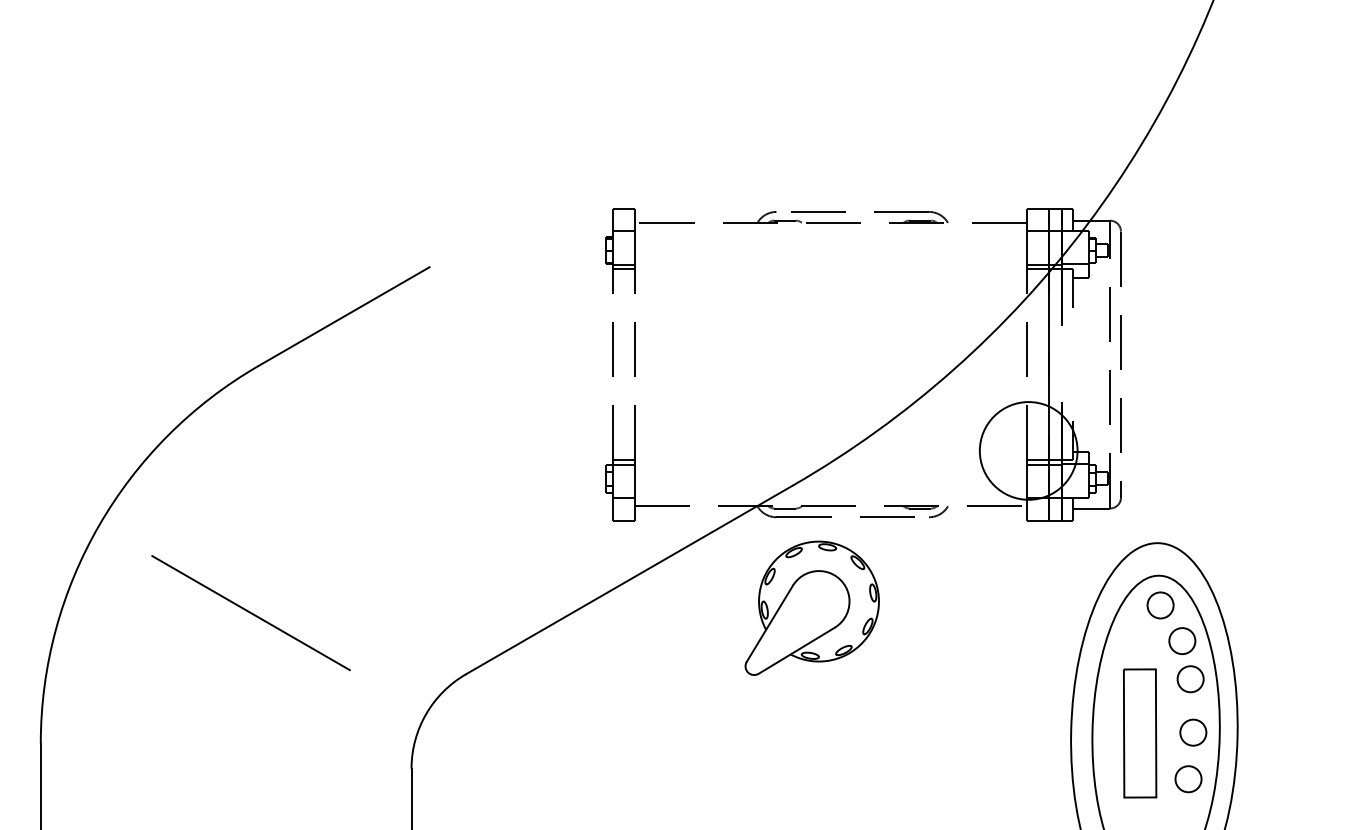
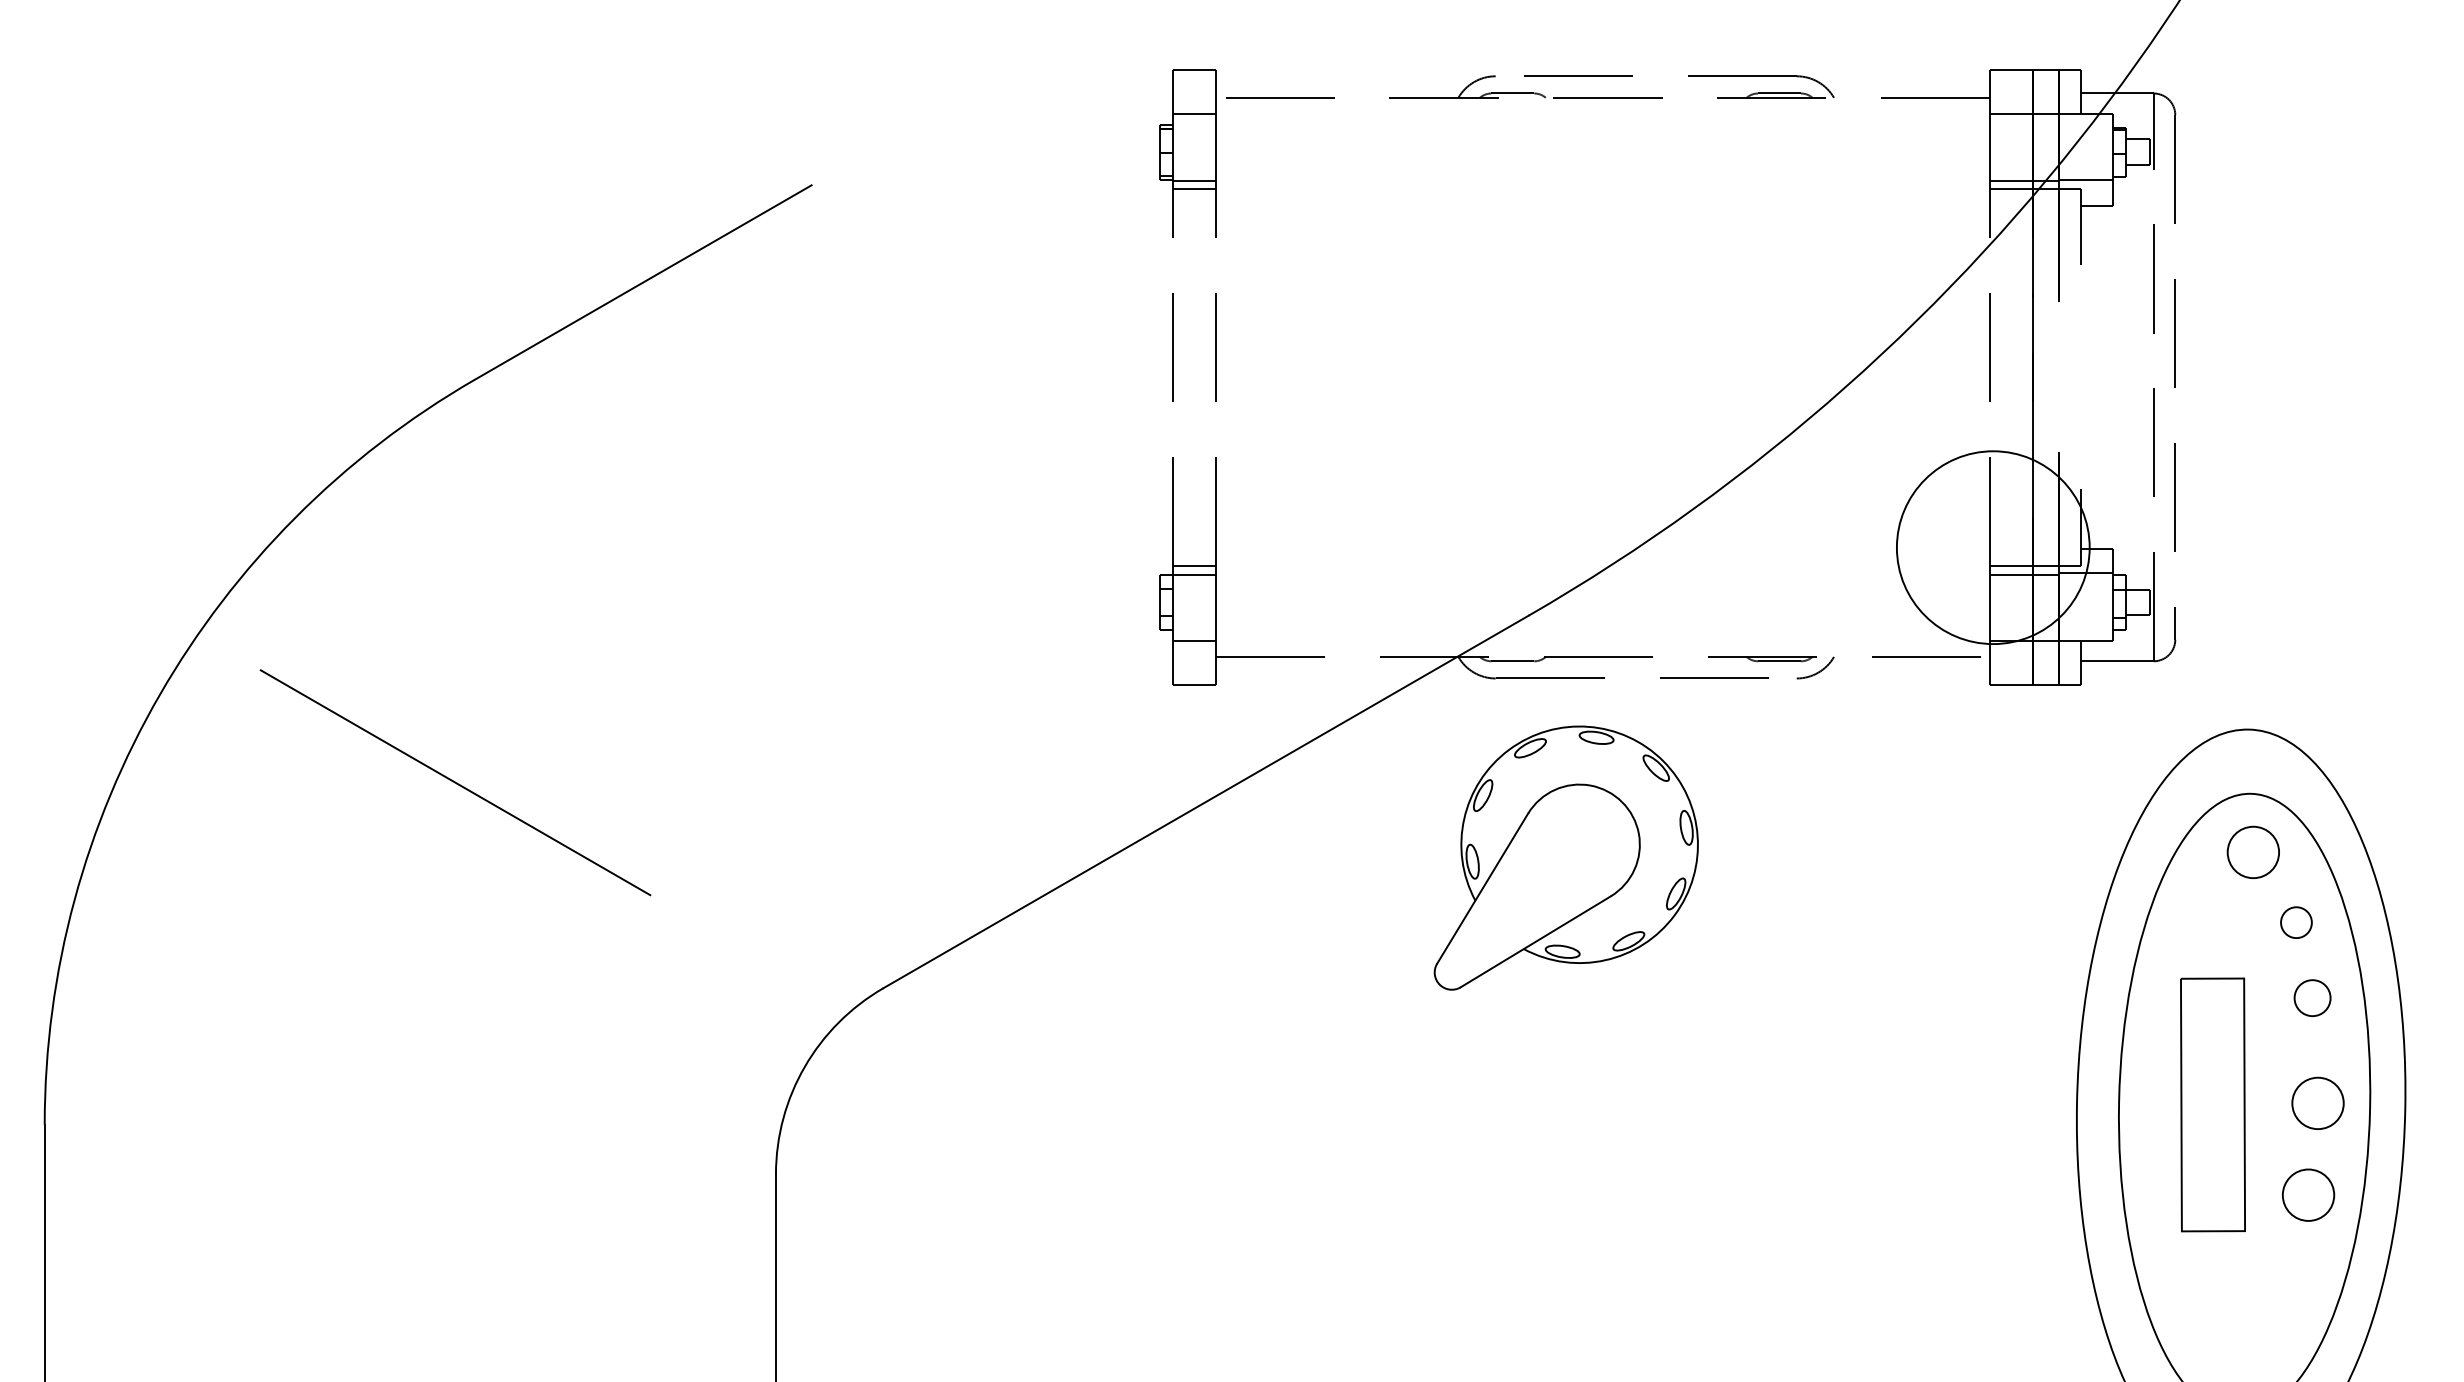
line: (250, 612) -> (454, 781), moved
circle: (1182, 640) -> (2296, 921), size x0.6
circle: (1190, 679) -> (2312, 998), size x0.7

